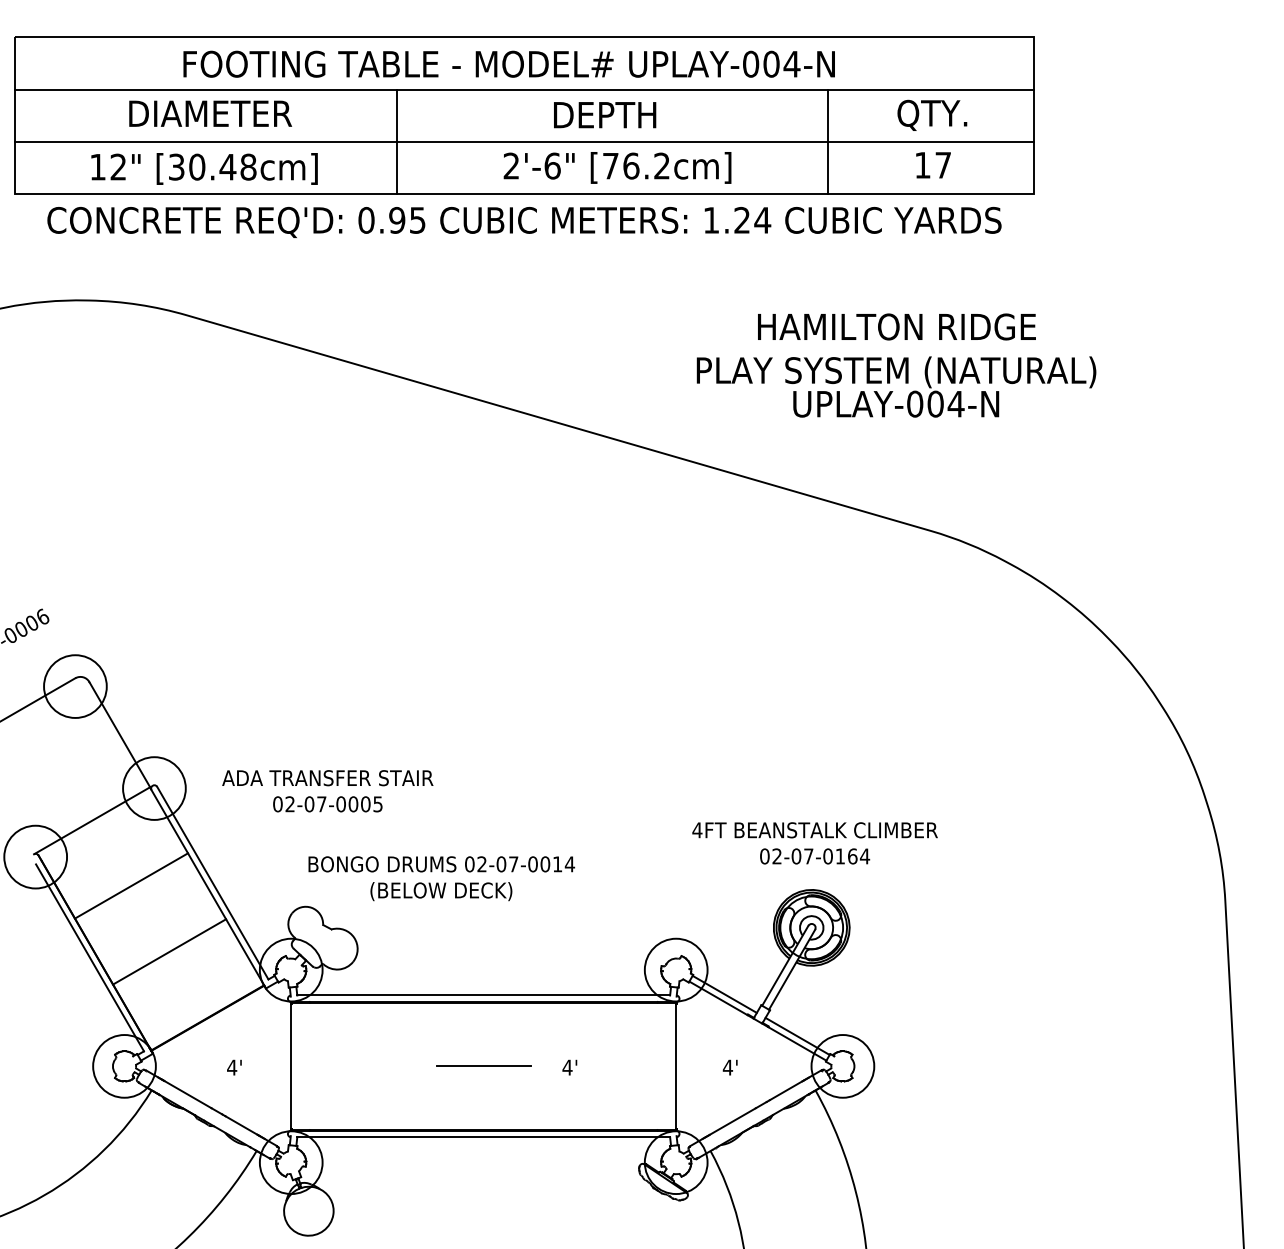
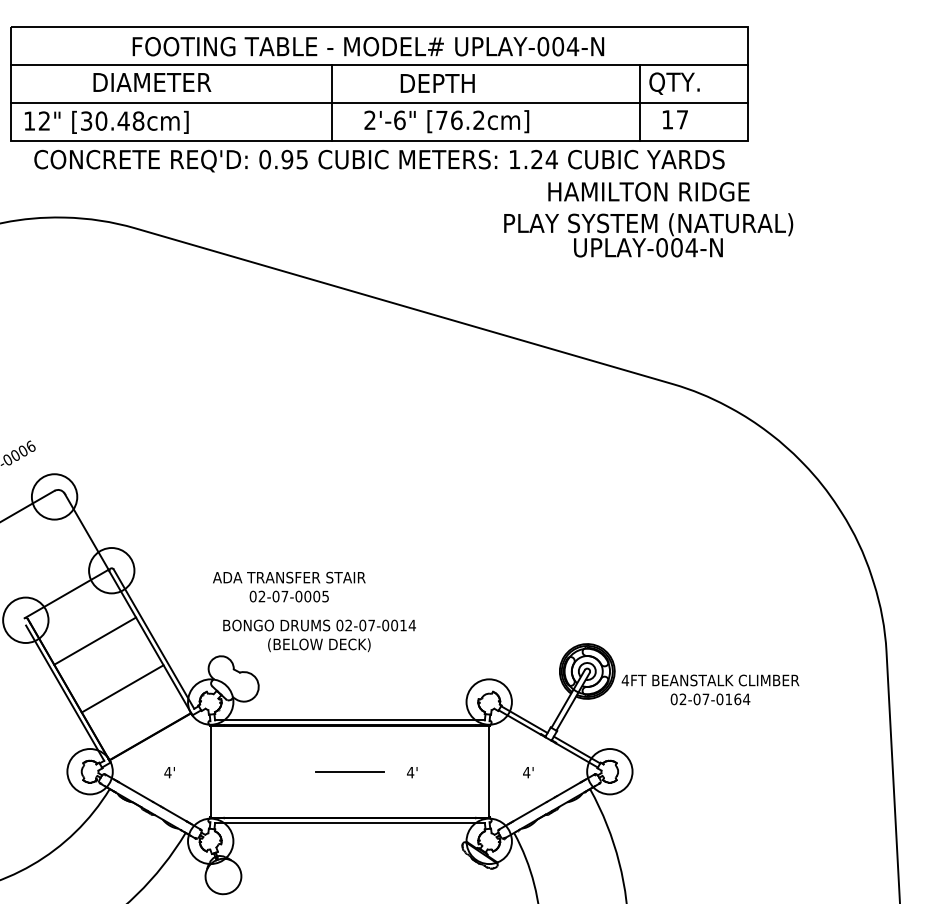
line: (397, 141) -> (332, 102), moved
line: (827, 141) -> (639, 102), moved
text: (204, 168) -> (106, 122), moved
text: (896, 365) -> (648, 219), moved
text: (327, 791) -> (289, 587), moved
text: (814, 843) -> (710, 690), moved

